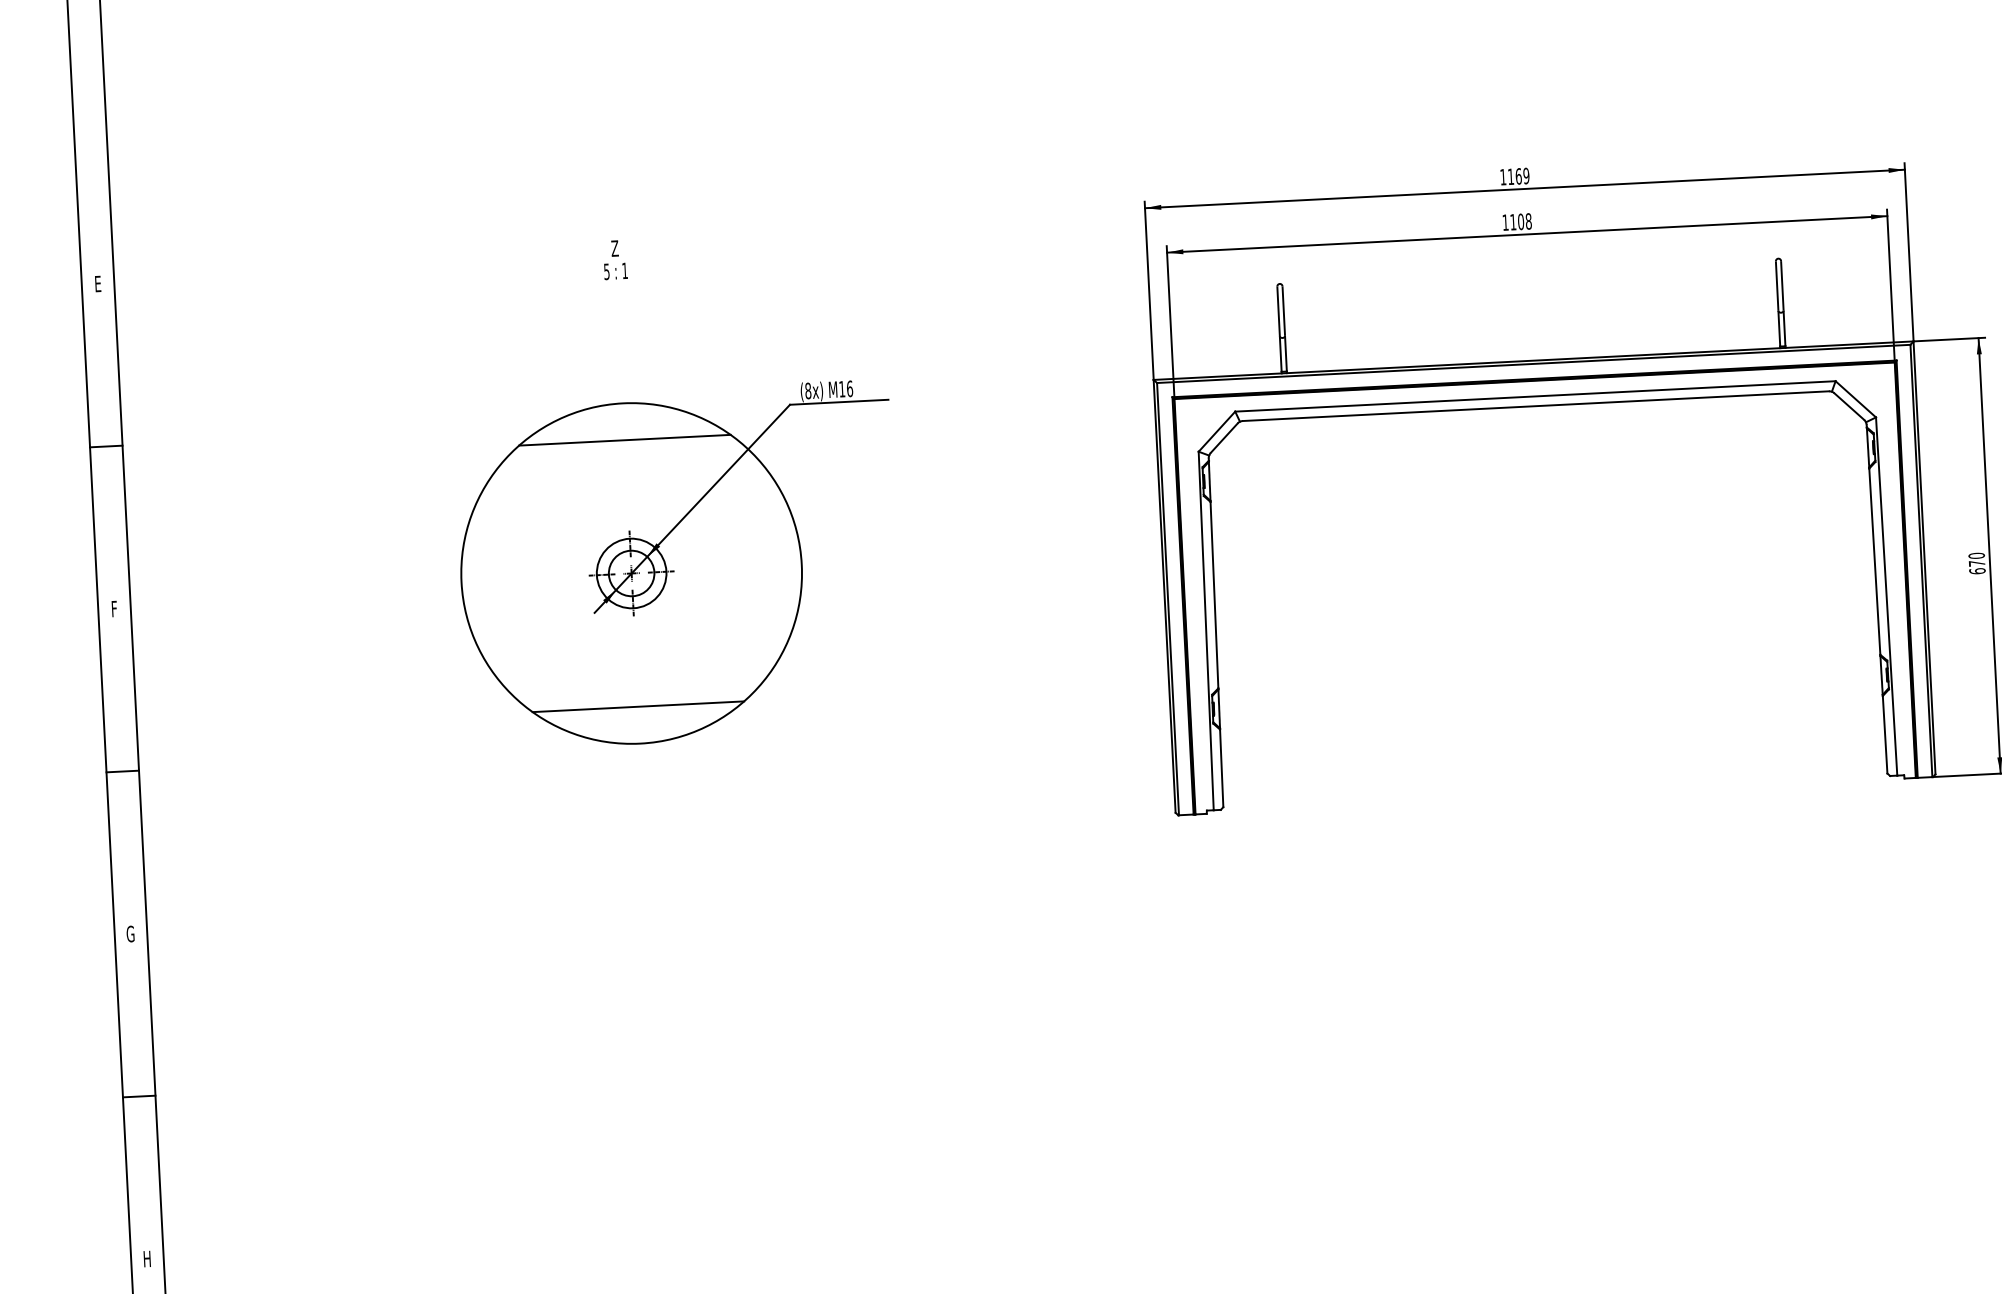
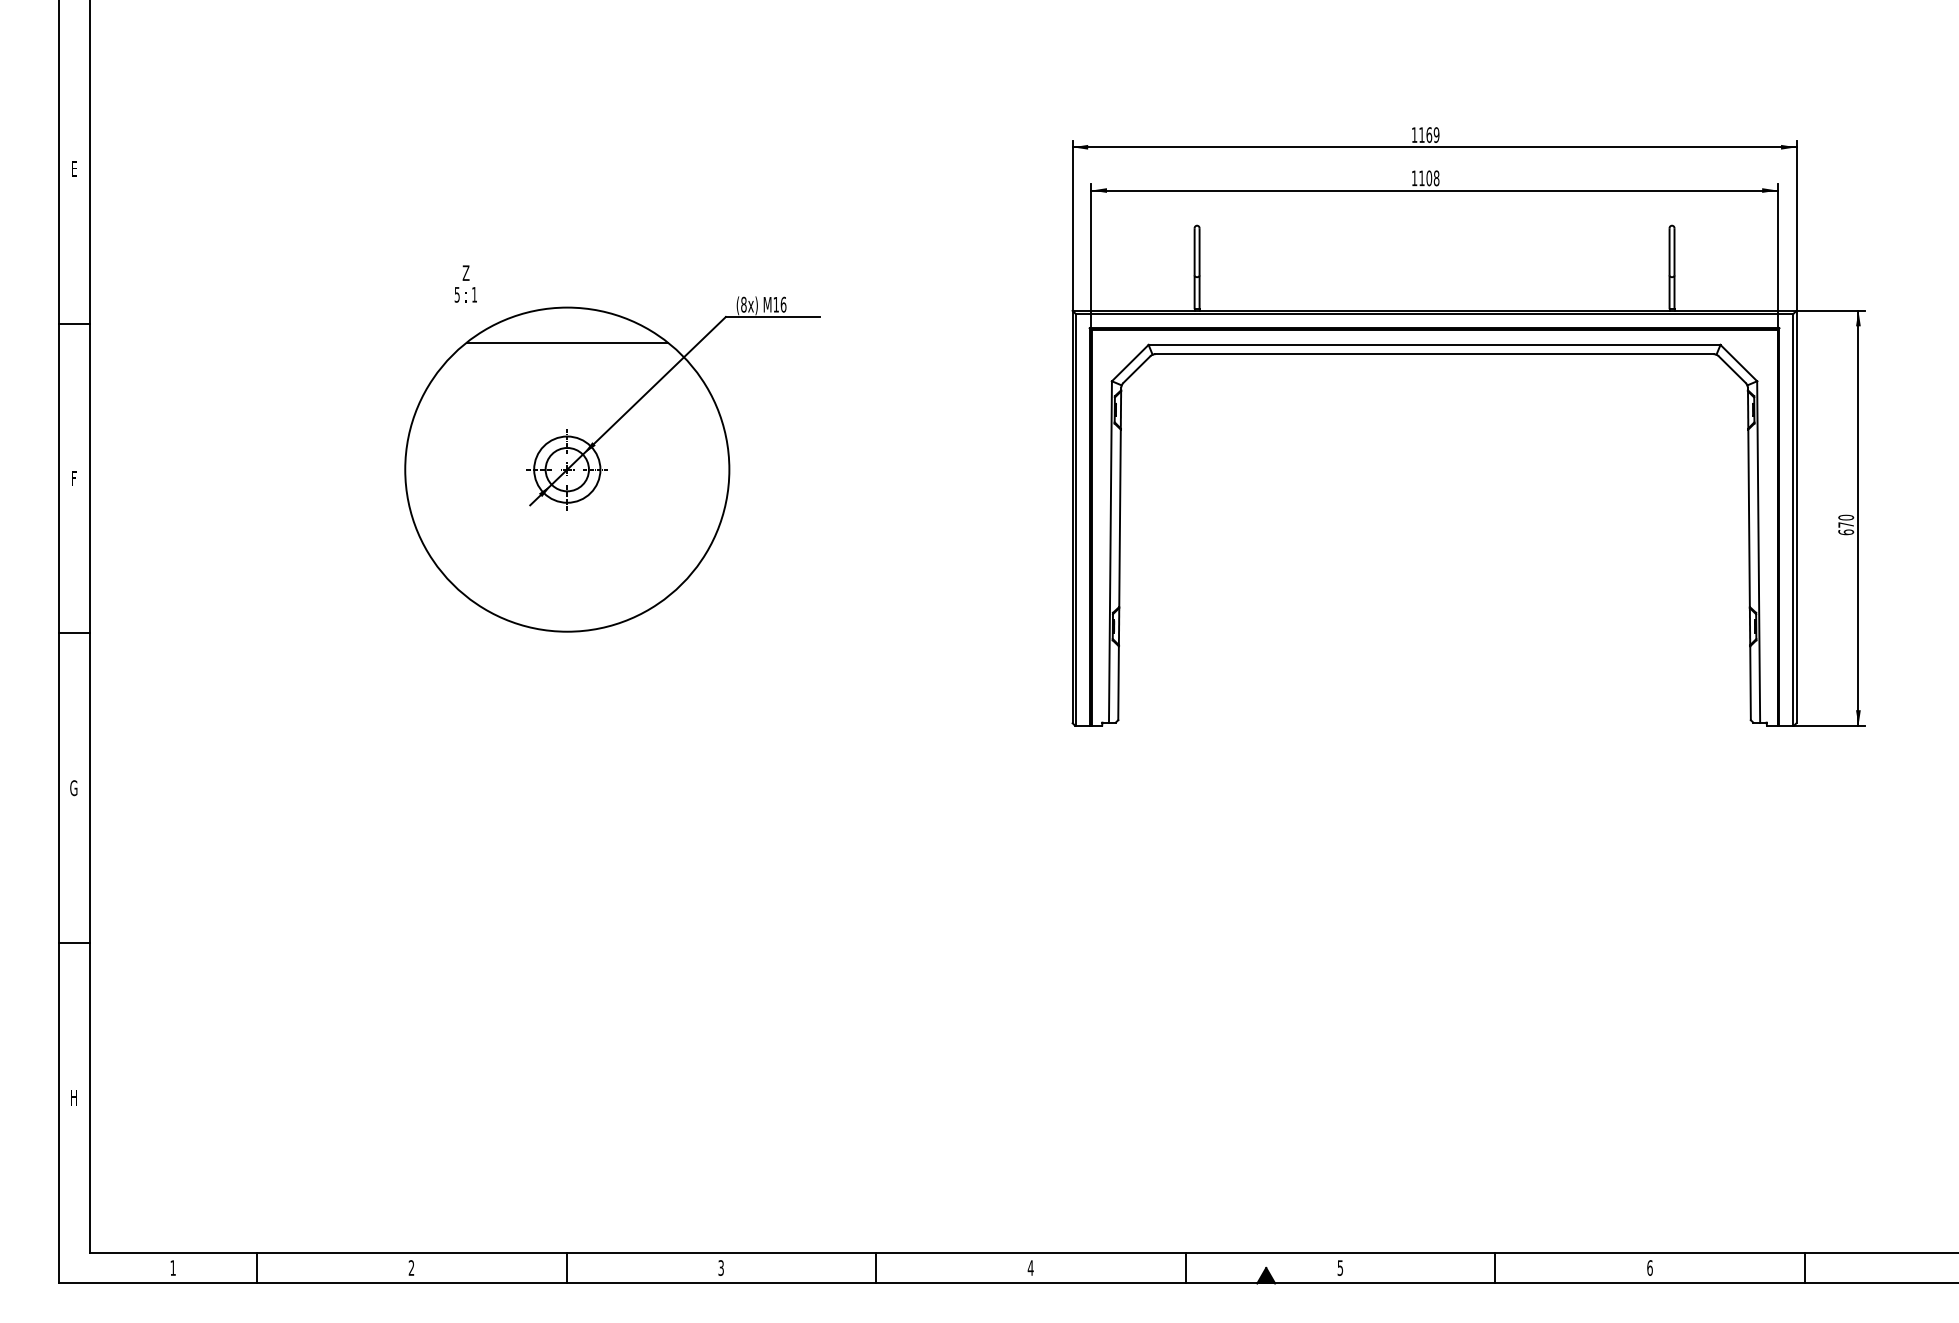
text: (614, 259) -> (465, 283), moved
line: (638, 706) -> (567, 596), removed

